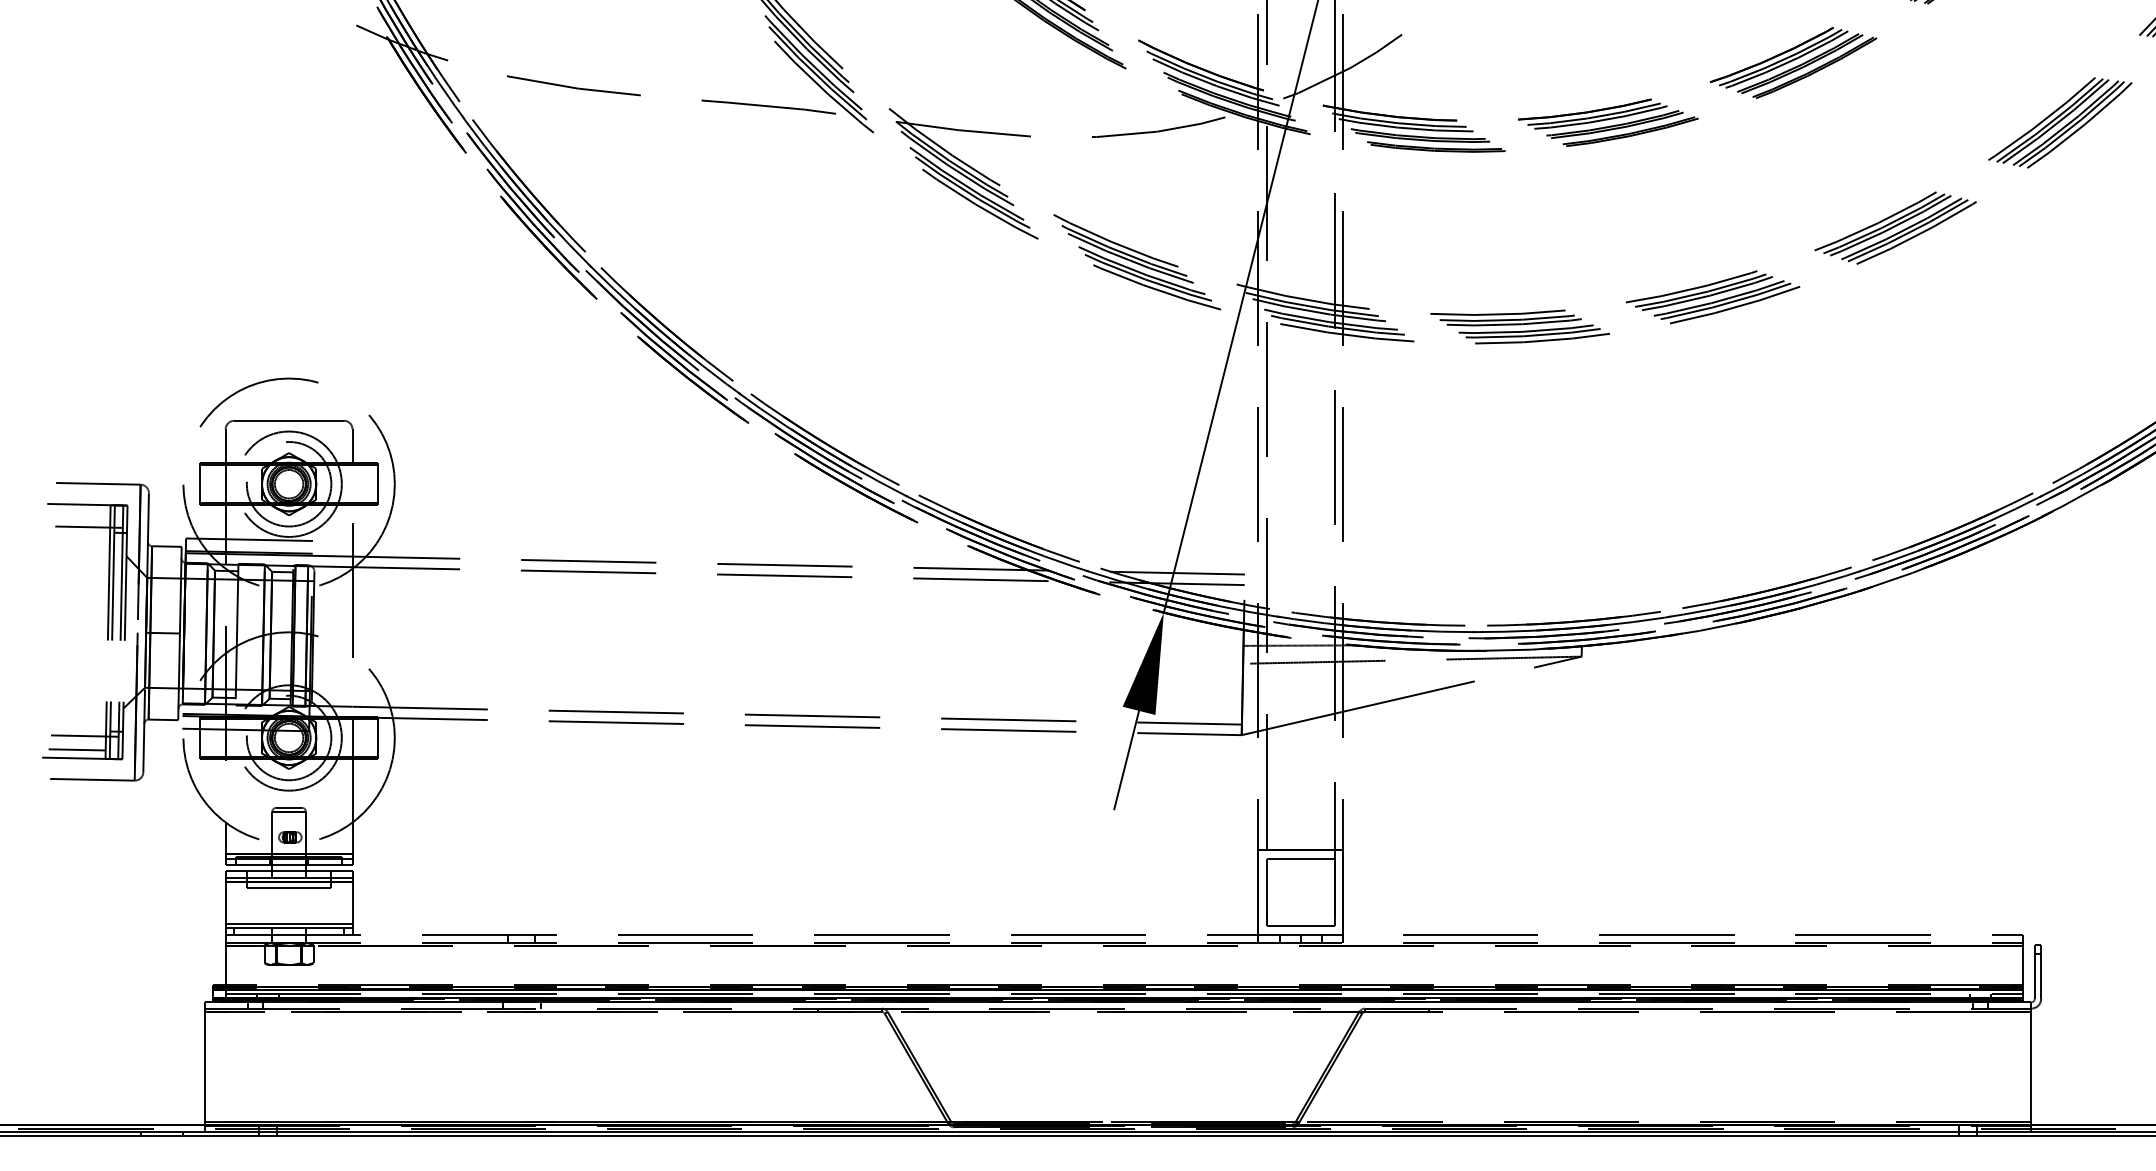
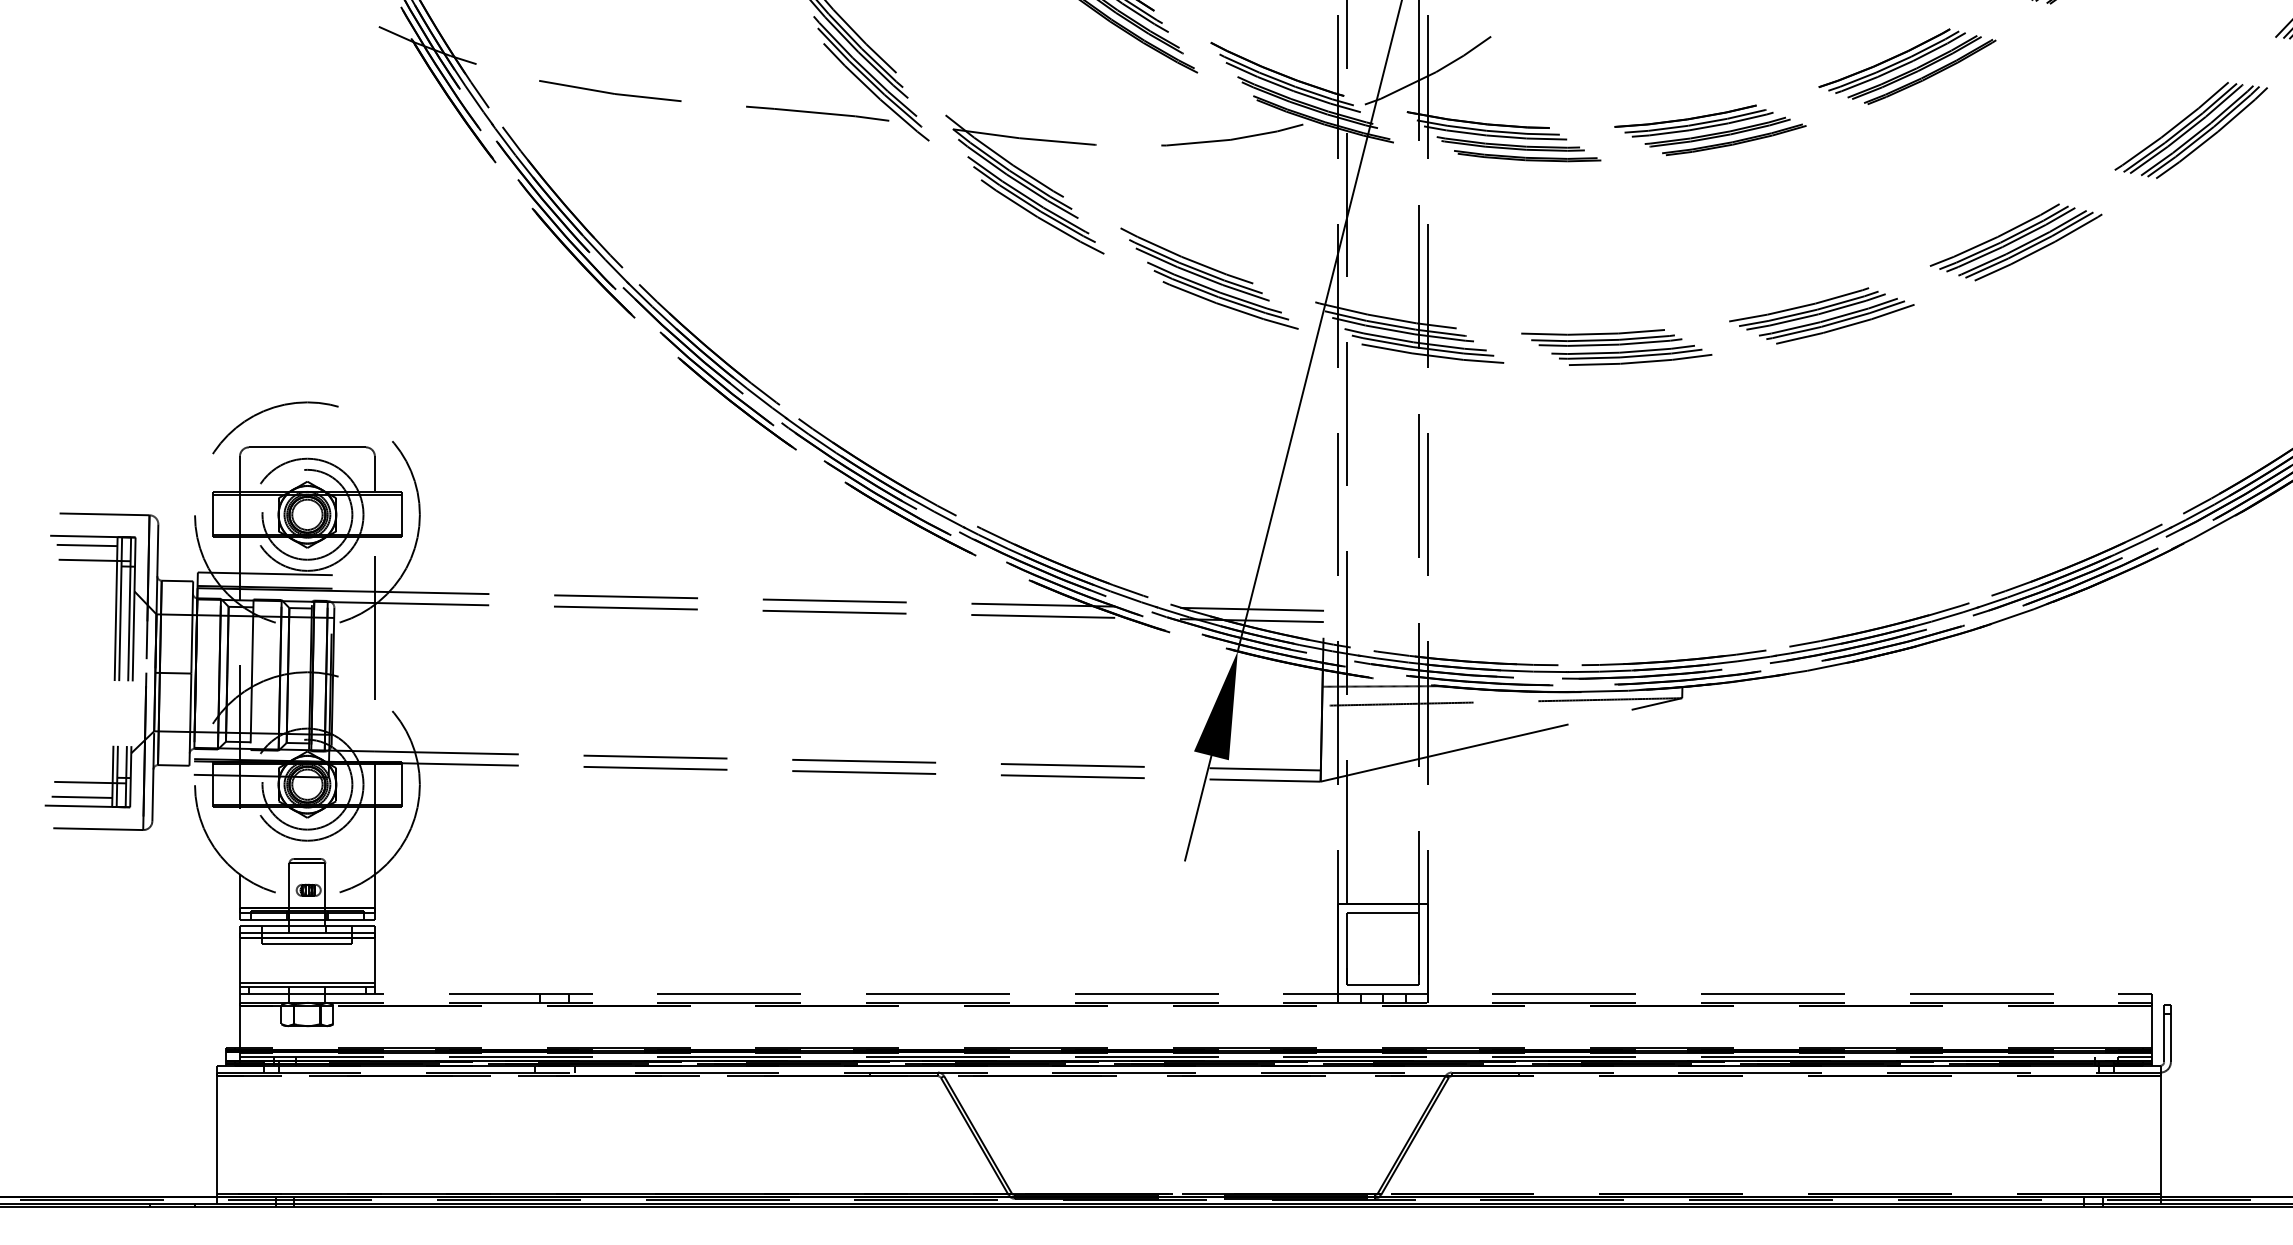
line: (81, 513) -> (86, 545), added

